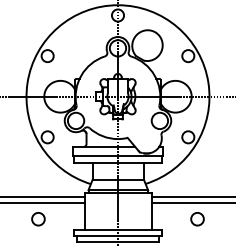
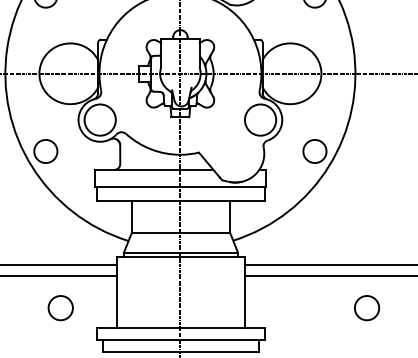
circle: (38, 219) -> (60, 308), moved
circle: (197, 219) -> (366, 308), moved

